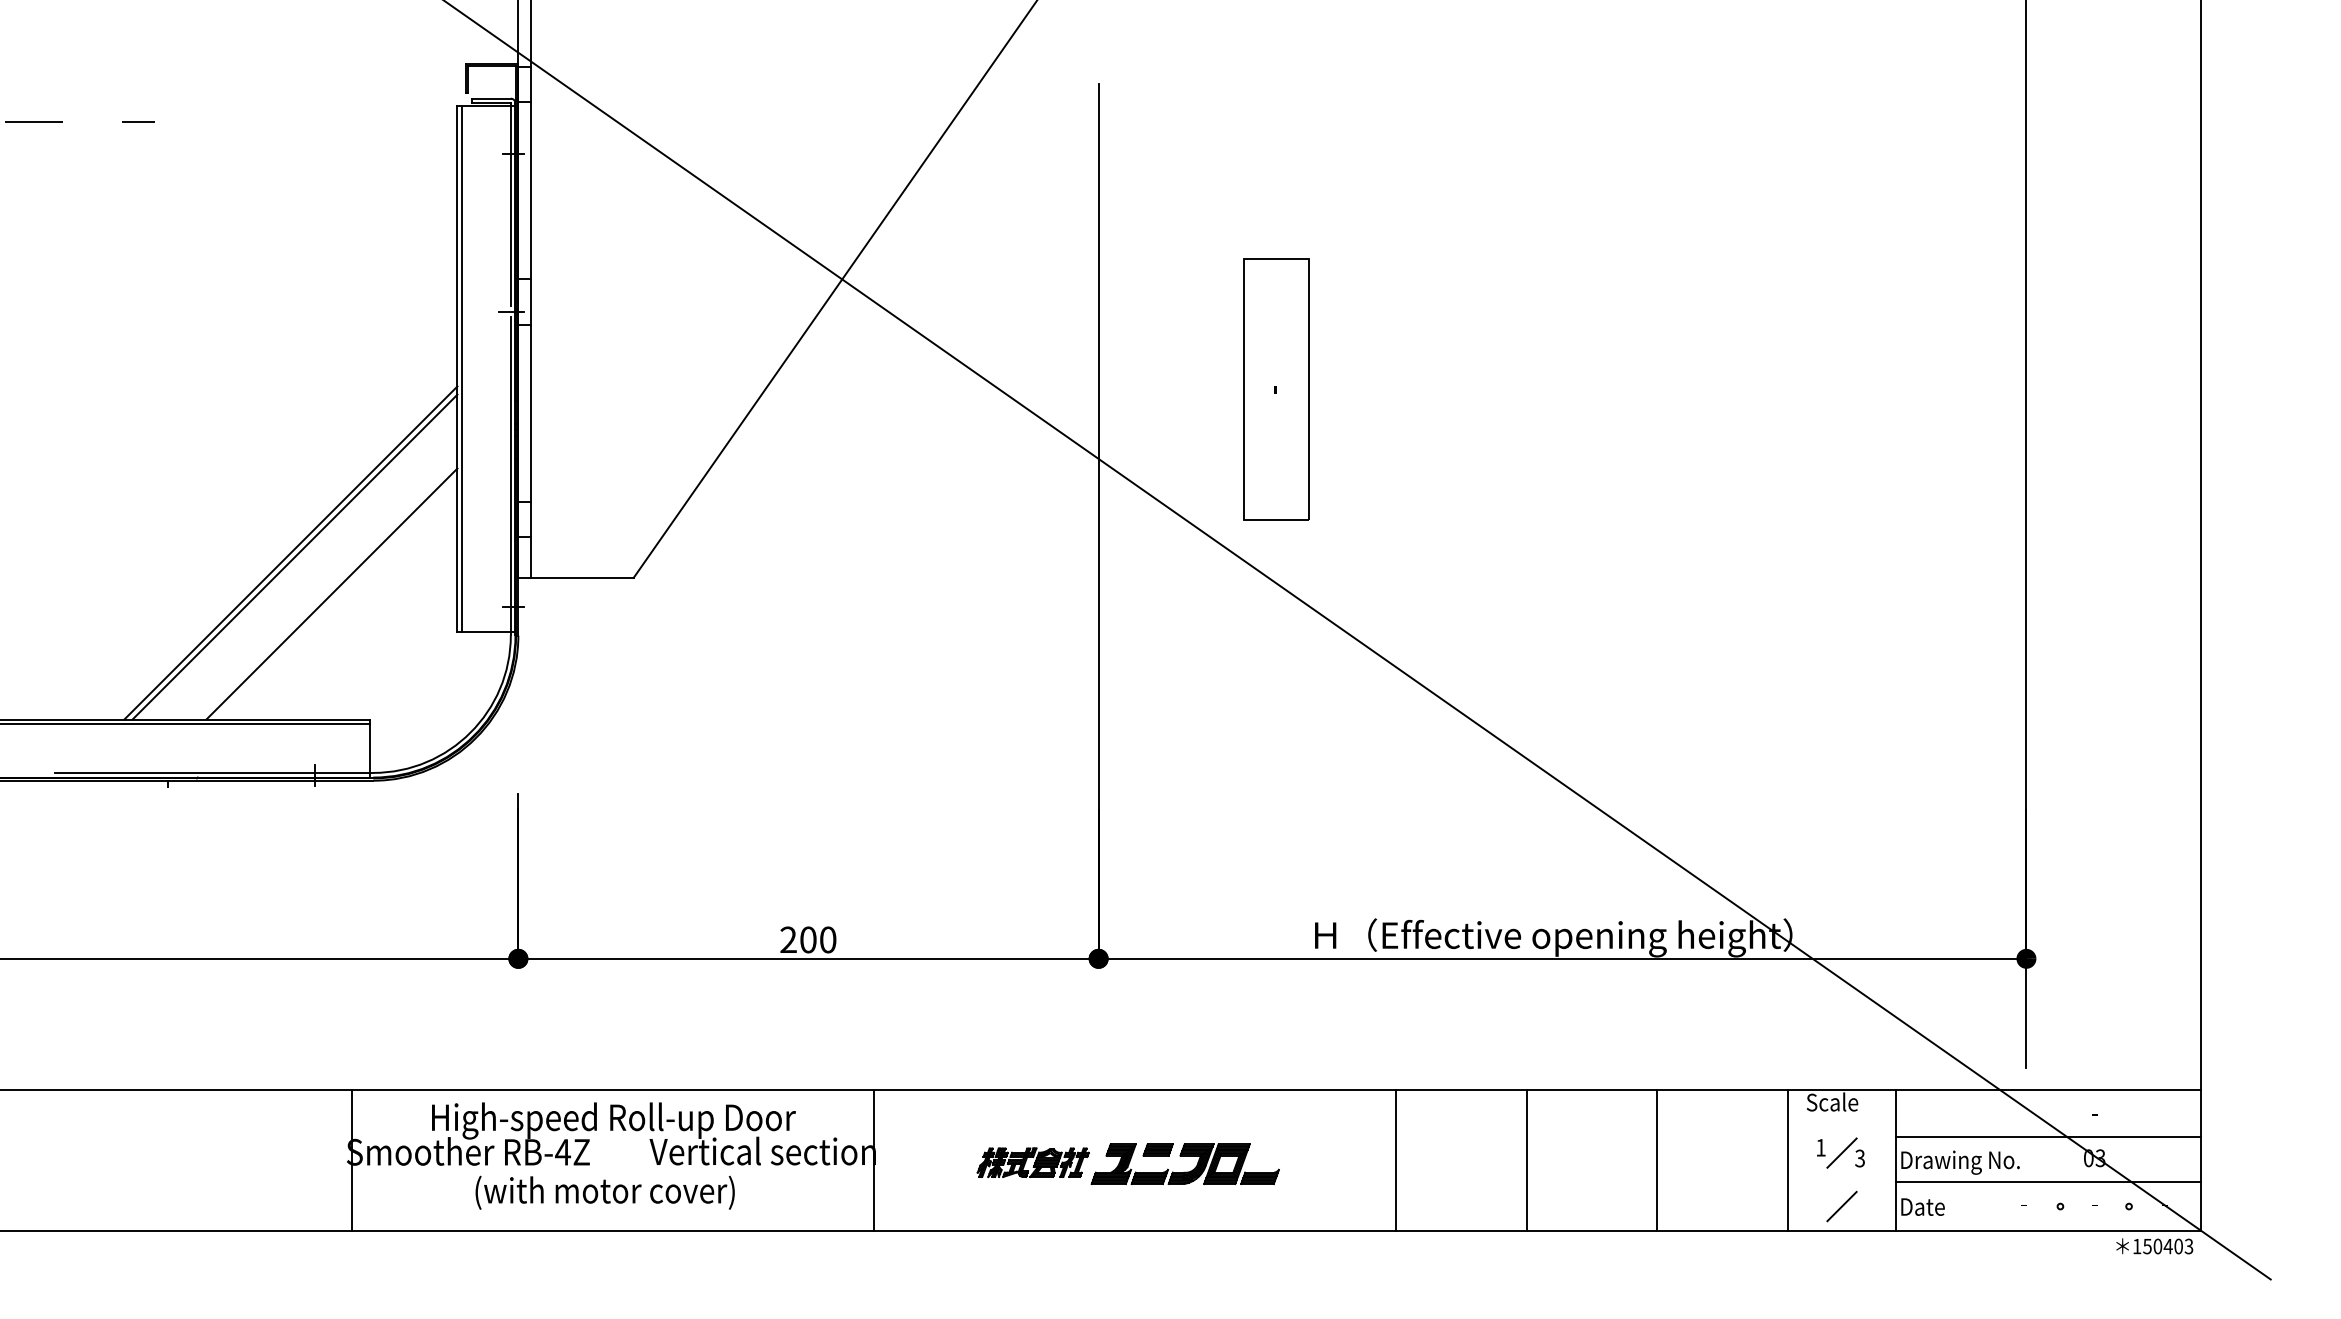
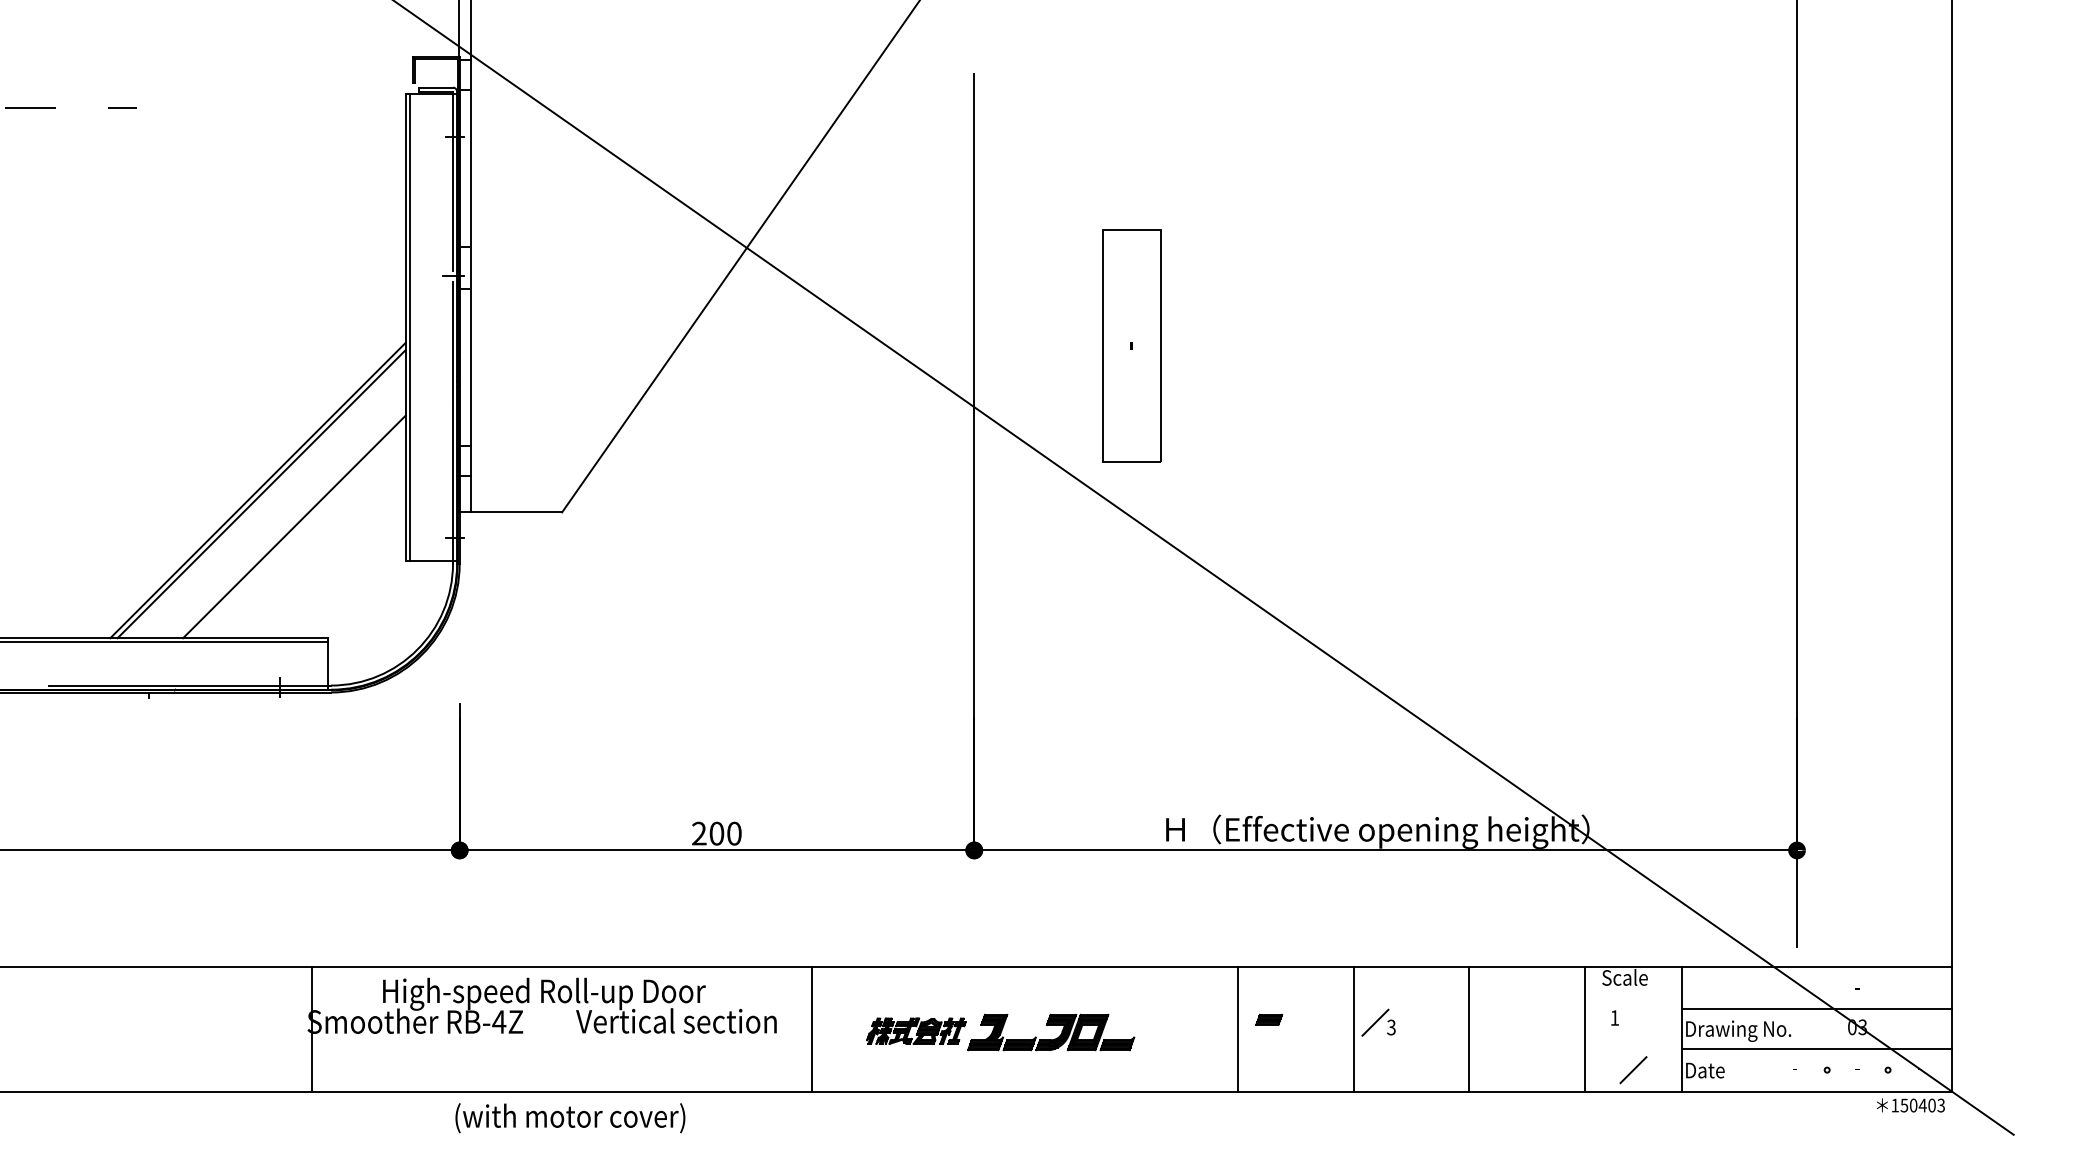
part: (1157, 1149) -> (1268, 1019), moved
part: (1845, 1152) -> (1378, 1022), moved
line: (873, 1160) -> (811, 1029), moved
text: (604, 1192) -> (569, 1117), moved

